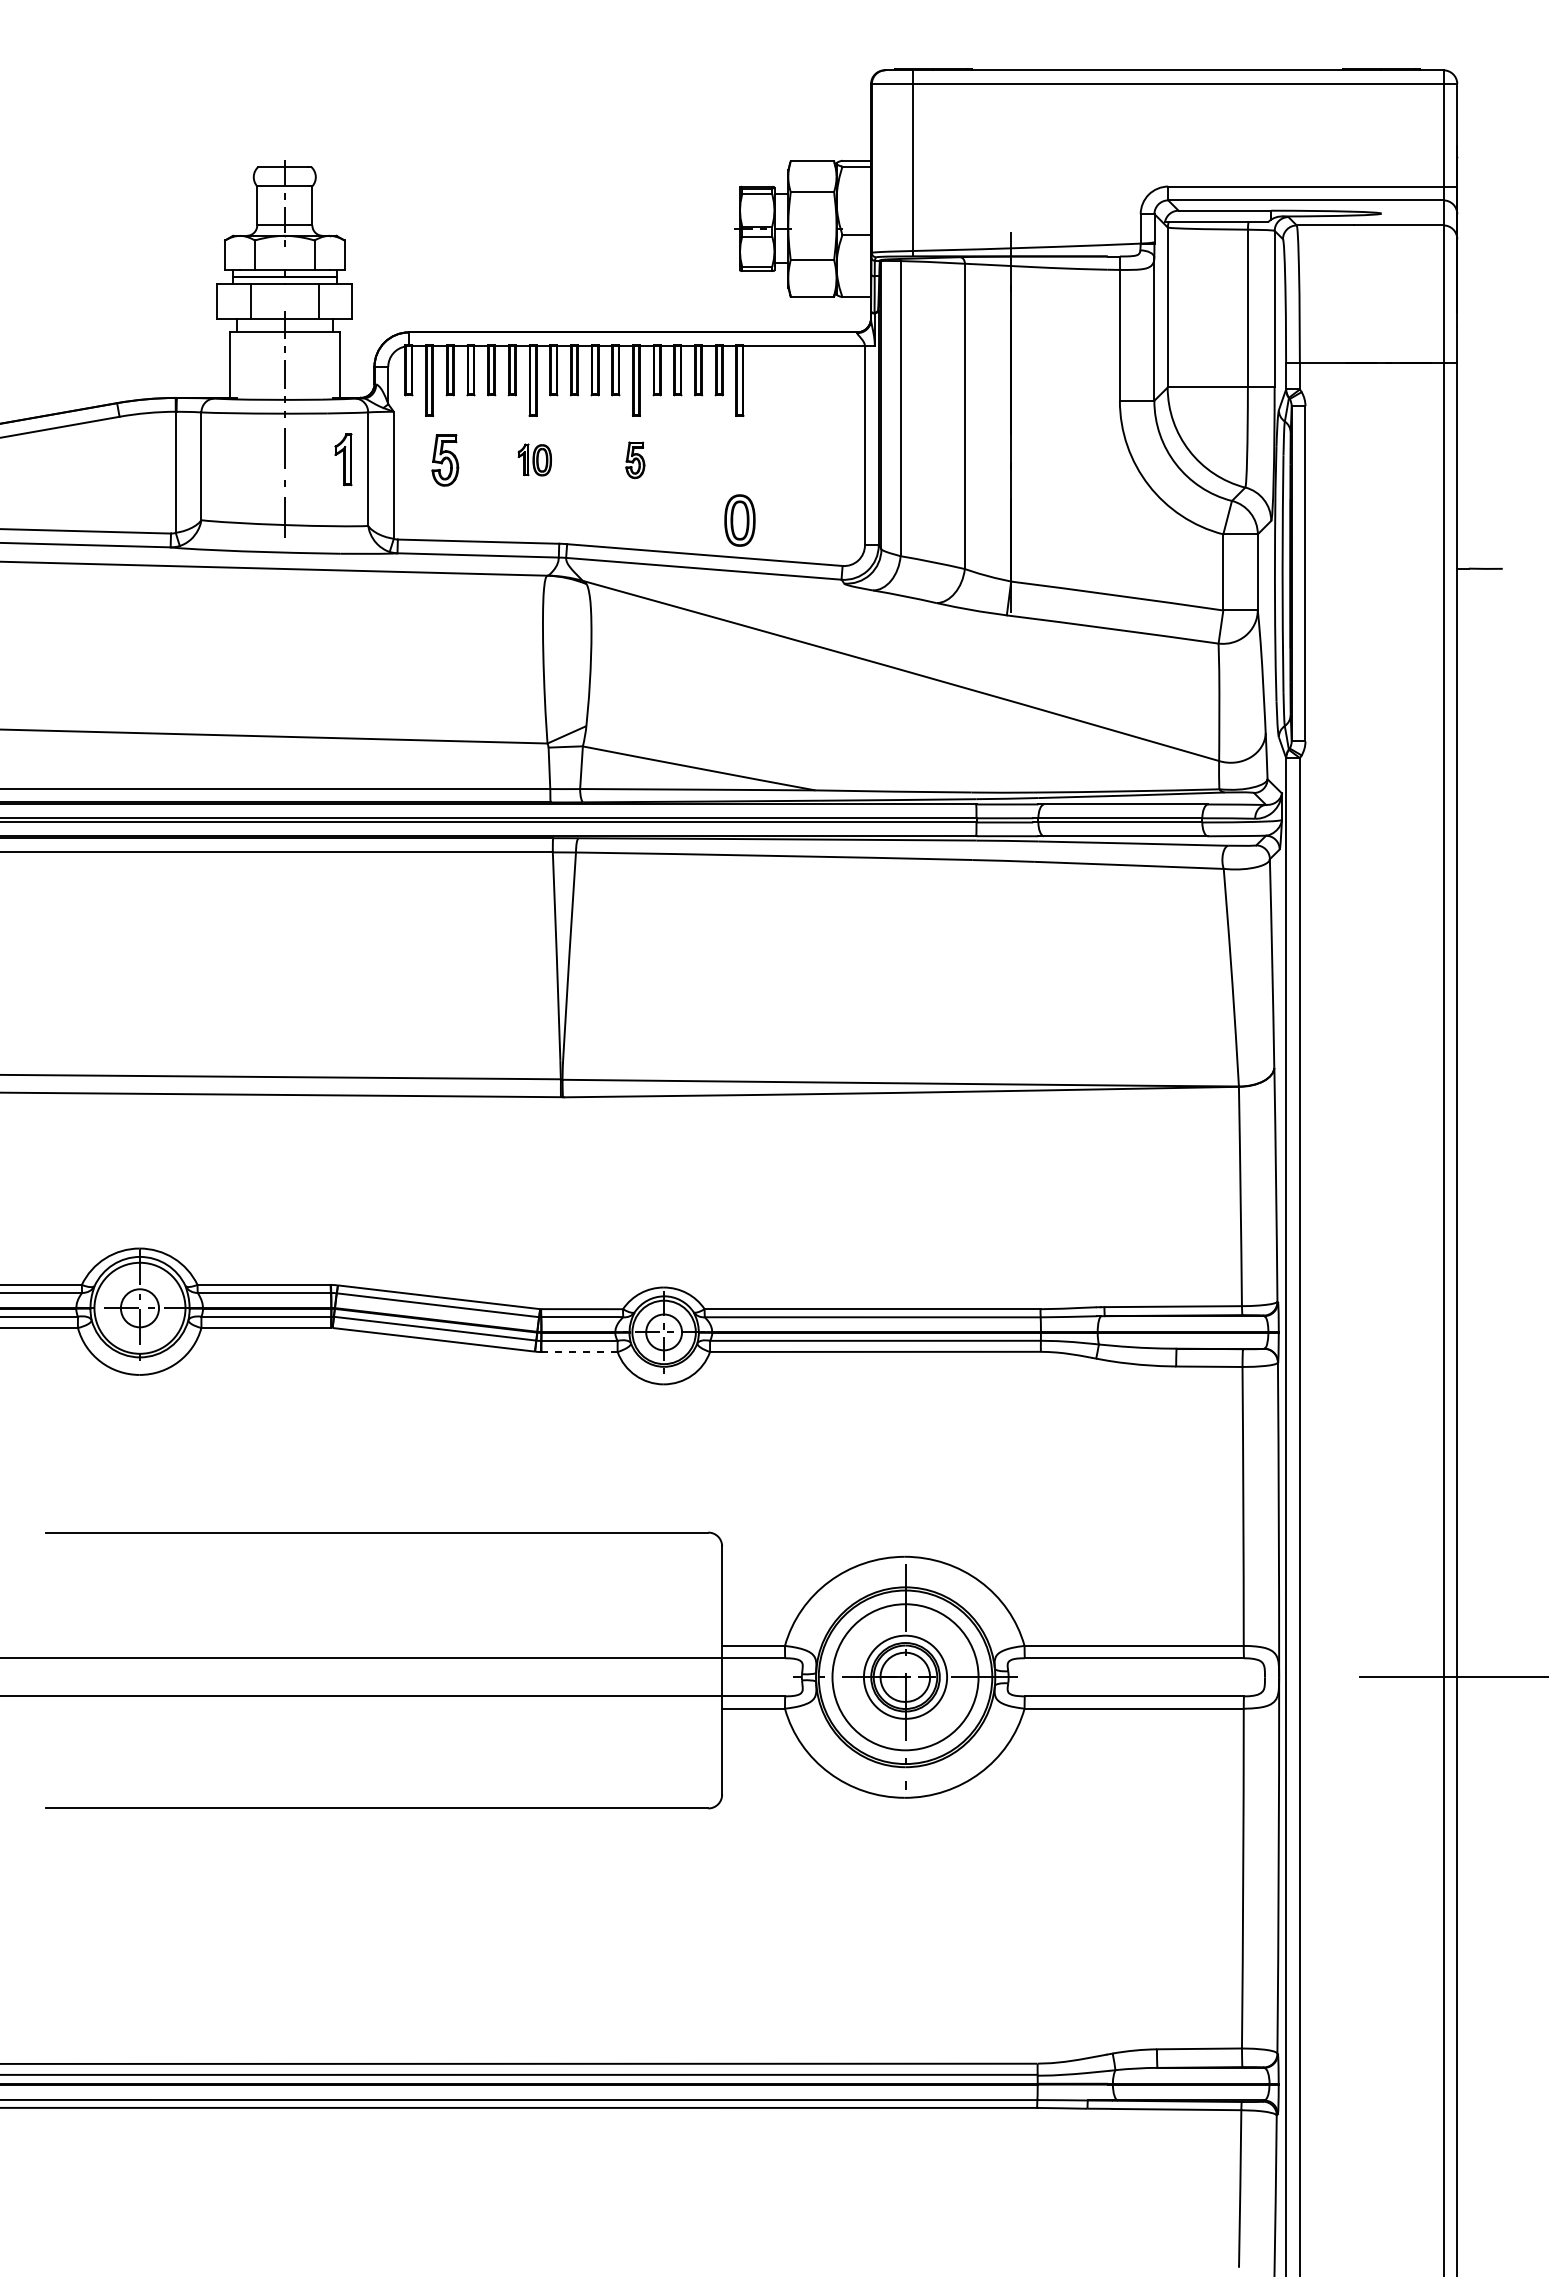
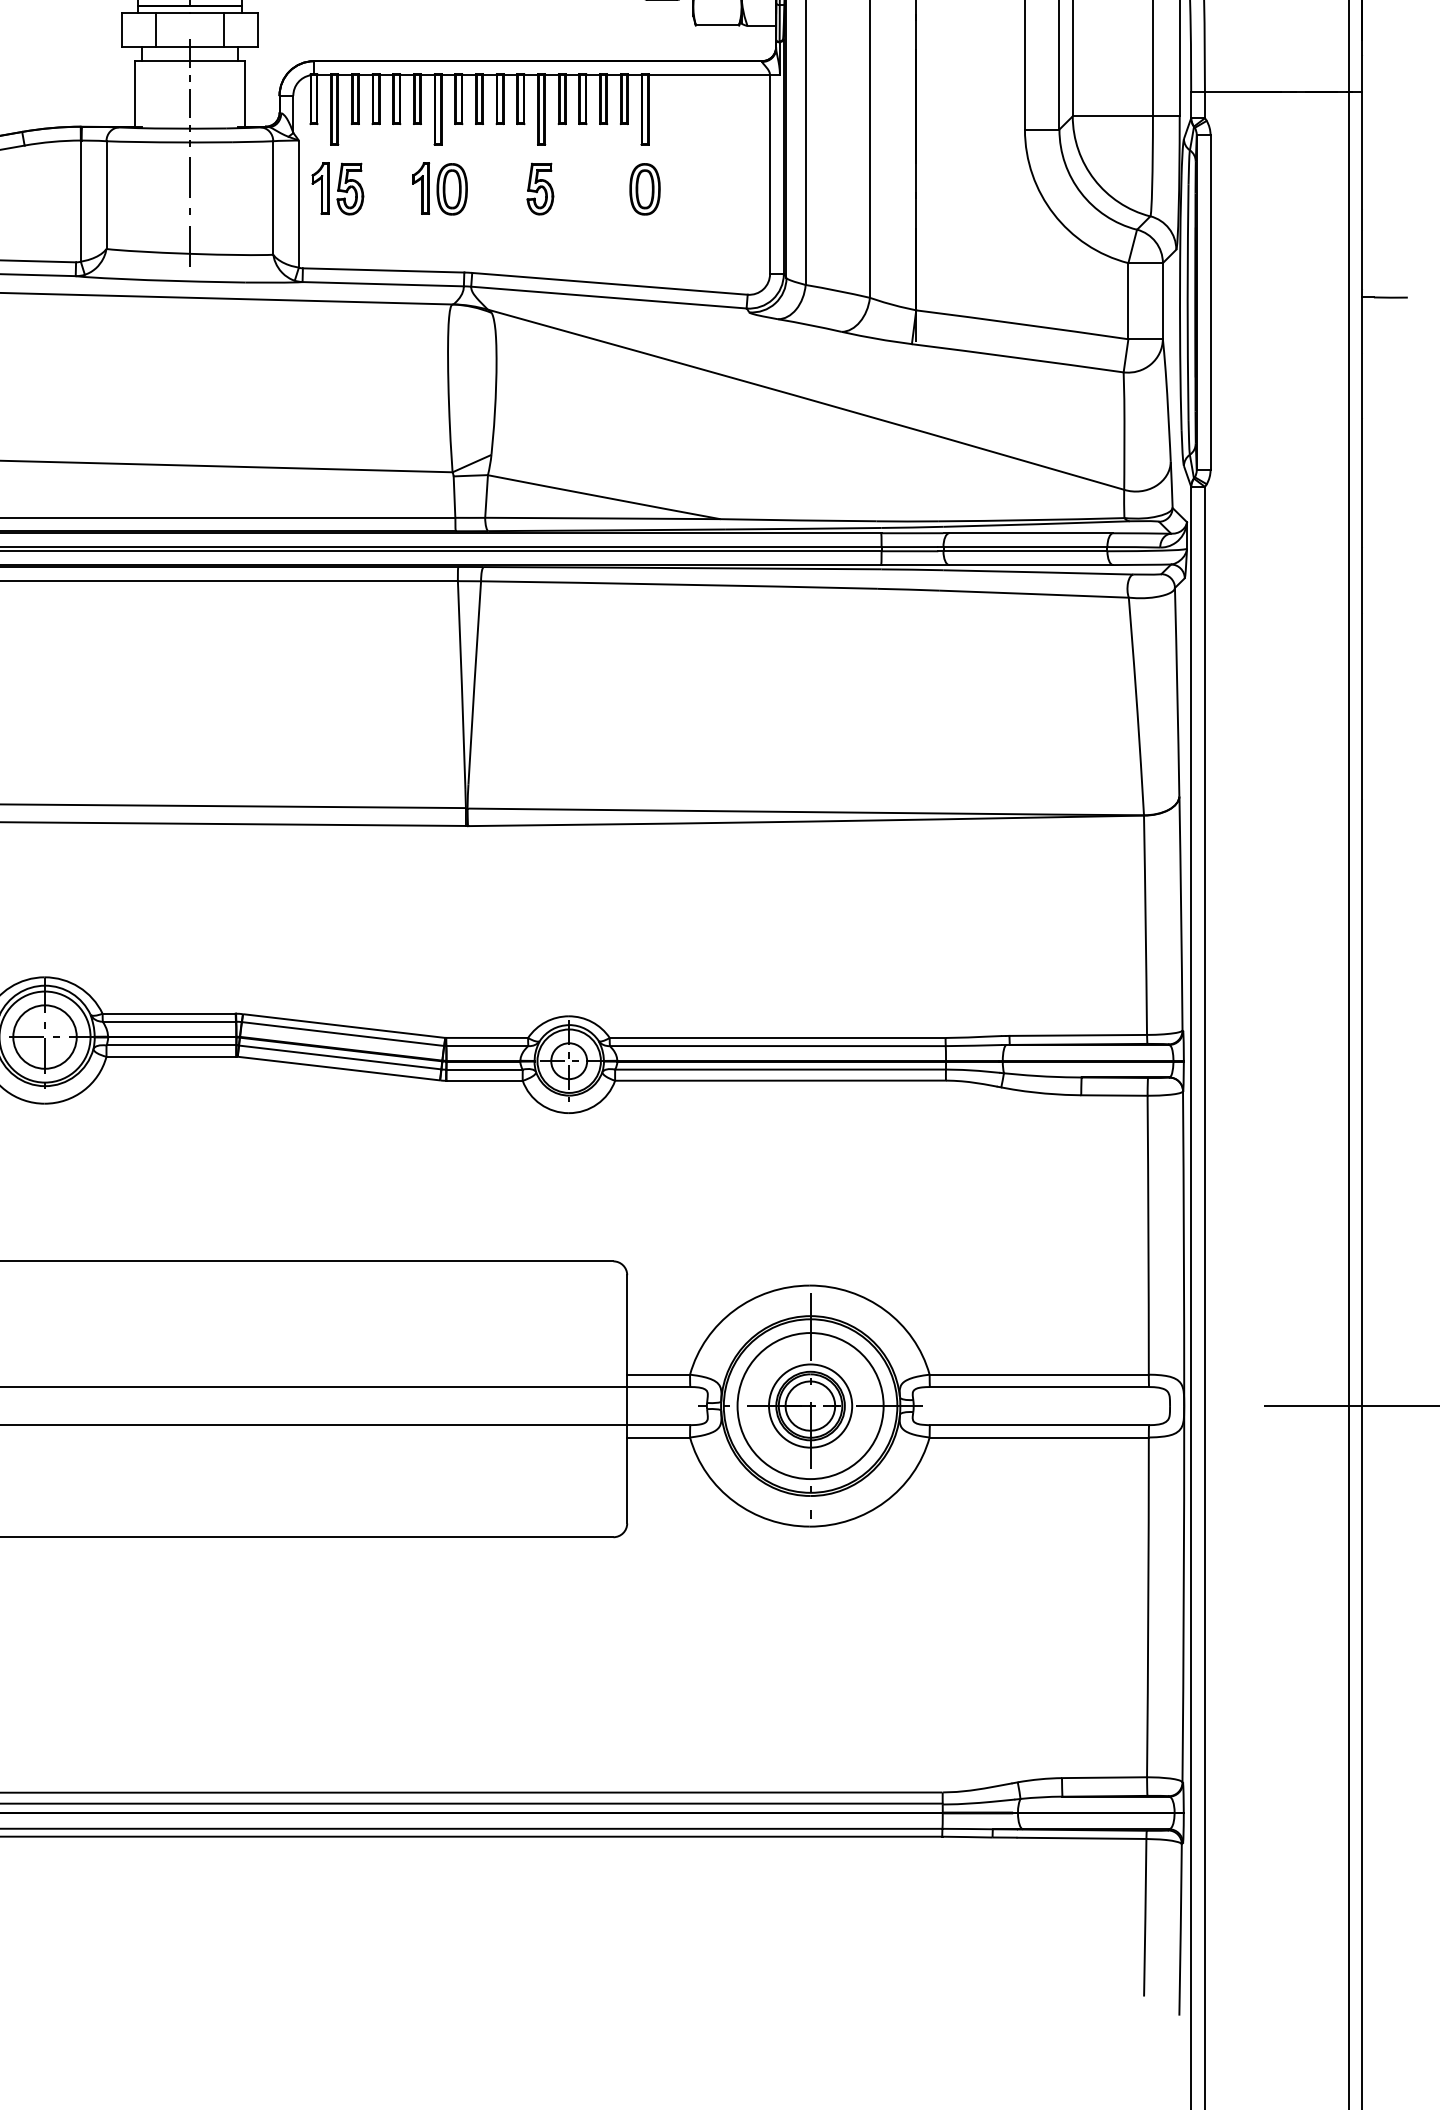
part: (343, 459) -> (320, 188), moved
part: (534, 459) -> (439, 188), size x1.67
part: (635, 460) -> (540, 189), size x1.43
part: (739, 520) -> (644, 189), moved
circle: (139, 1308) -> (44, 1037), size x1.67
line: (579, 1352) -> (484, 1081), dashed -> solid

